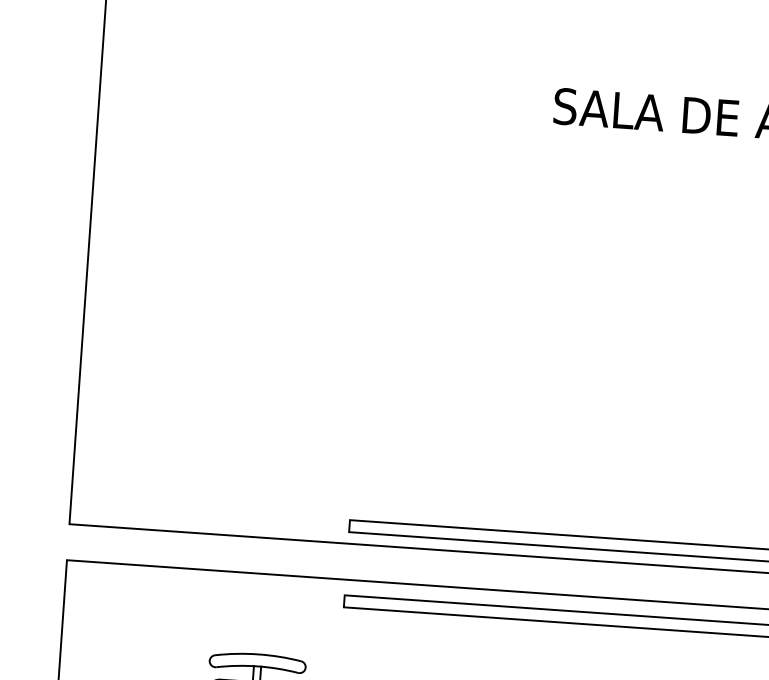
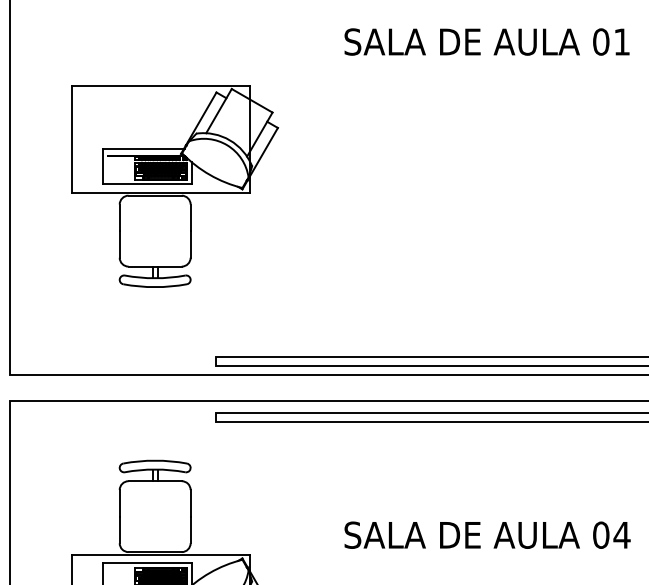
part: (311, 285) -> (175, 186), added

